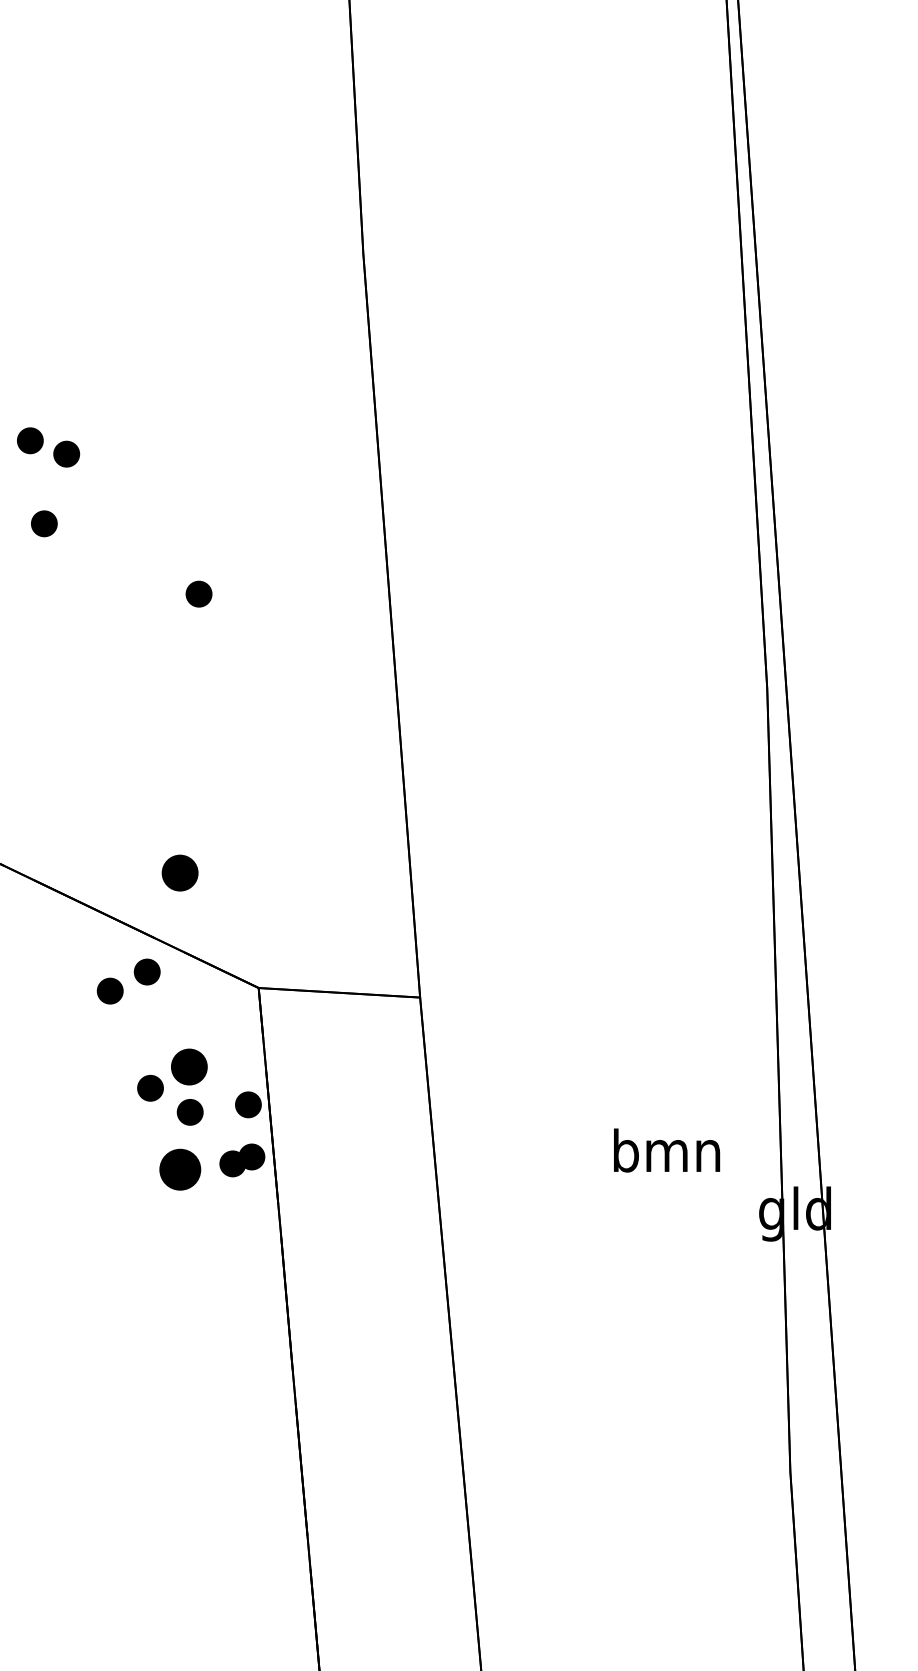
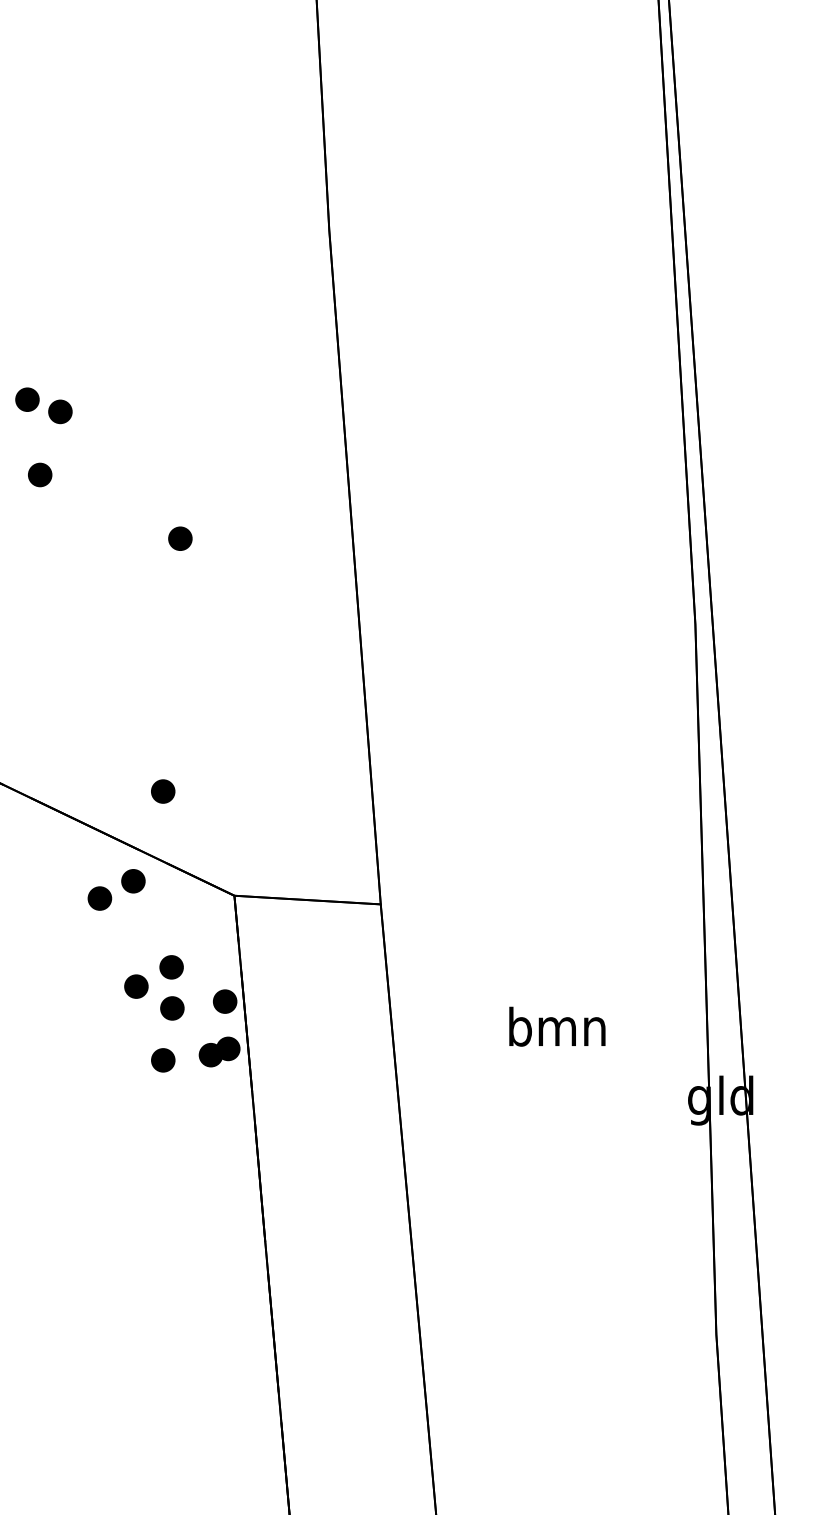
part: (179, 872) -> (162, 791), size x0.71
part: (189, 1066) -> (171, 966), size x0.71
text: (667, 1150) -> (557, 1026), moved
part: (179, 1169) -> (162, 1060), size x0.62

